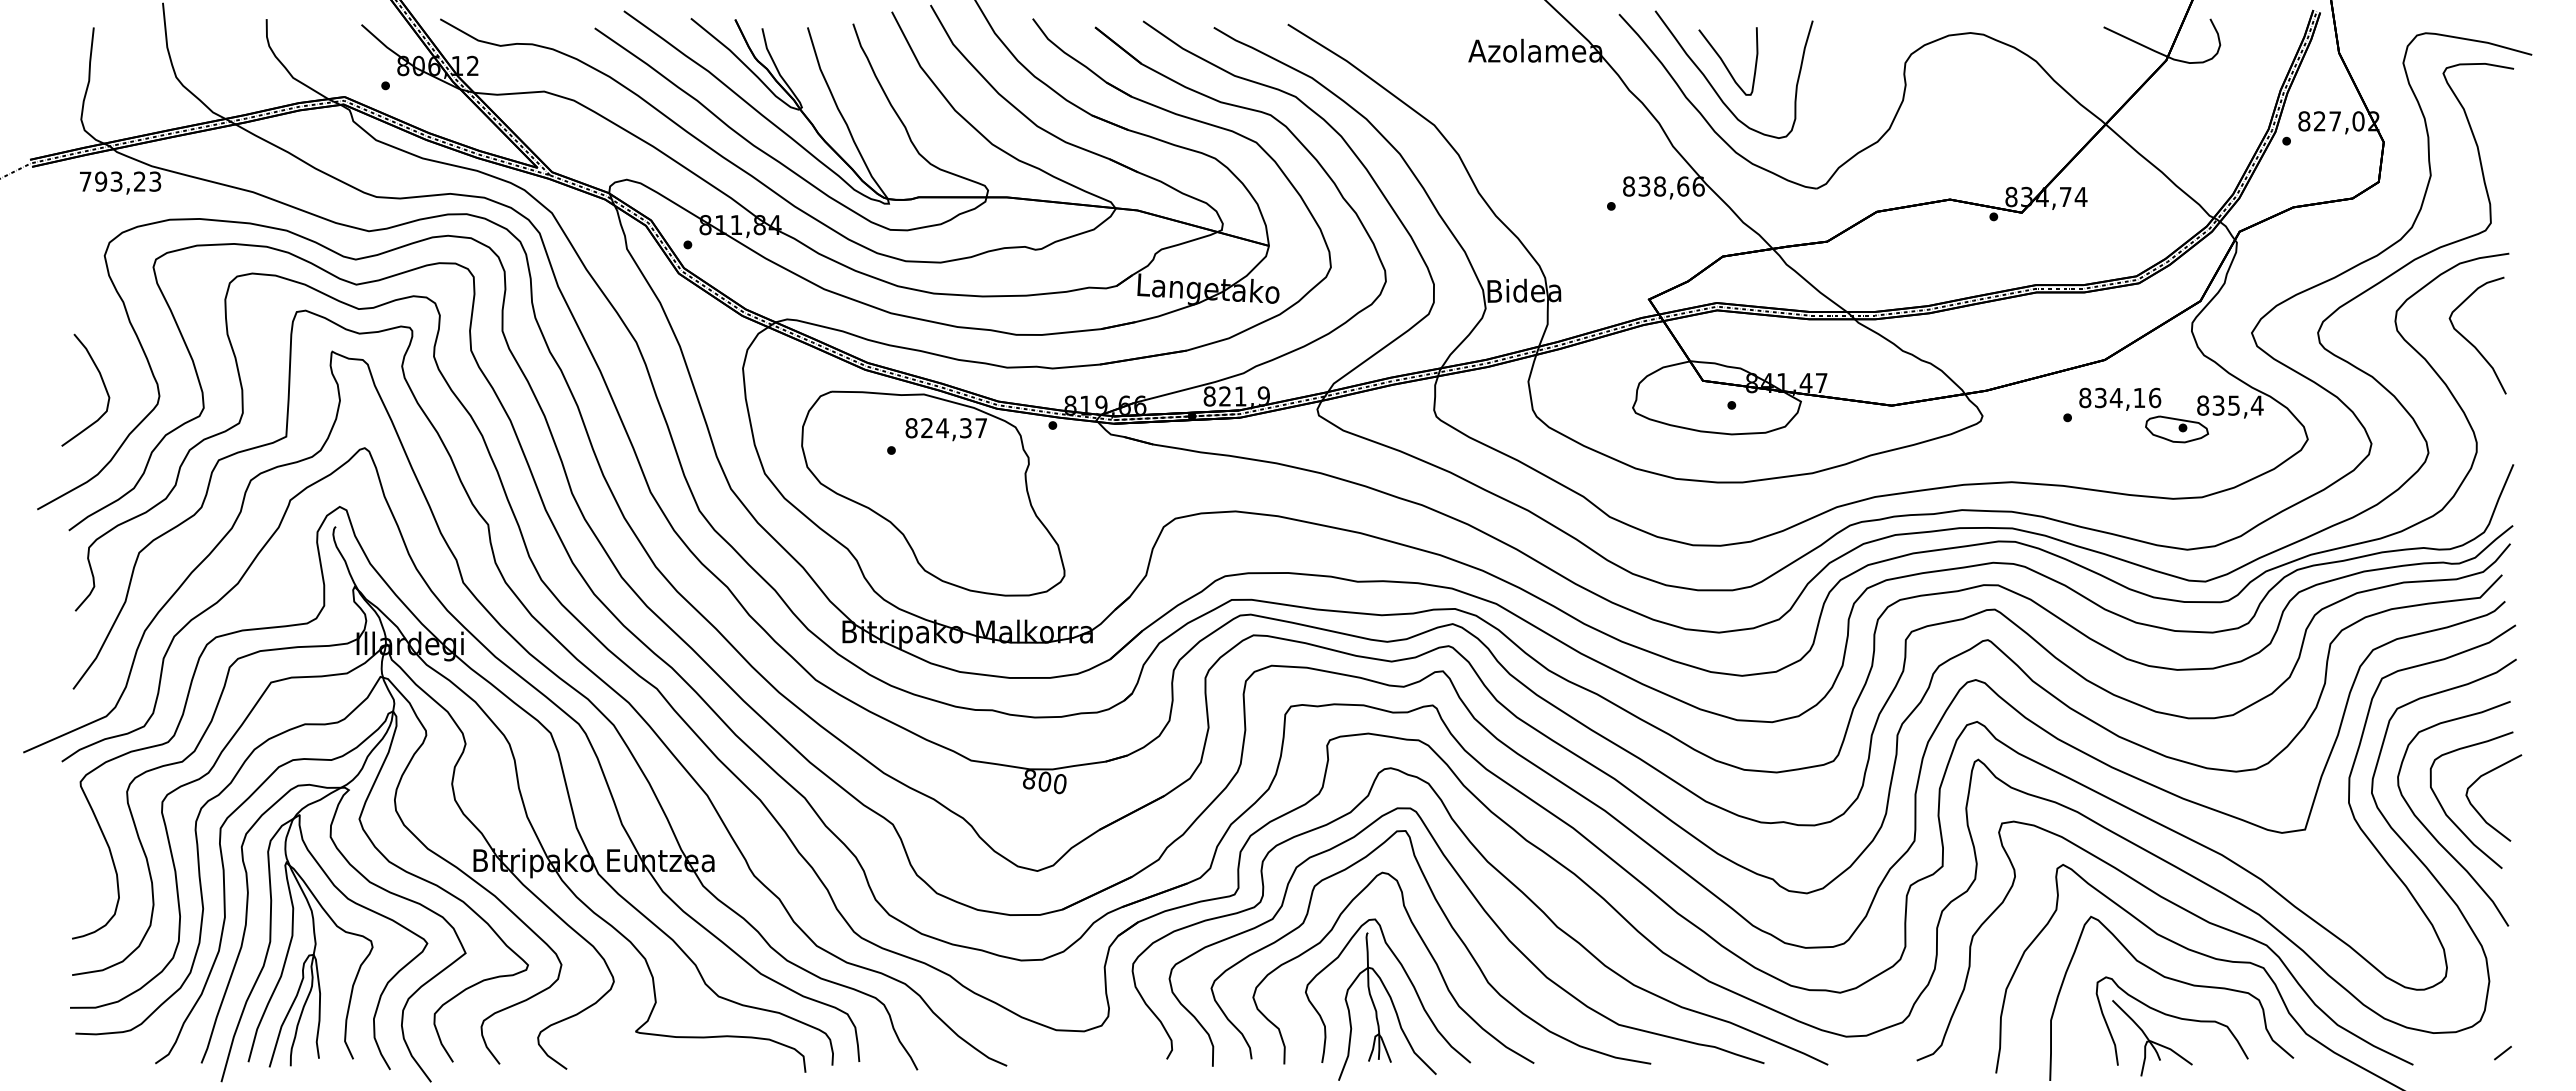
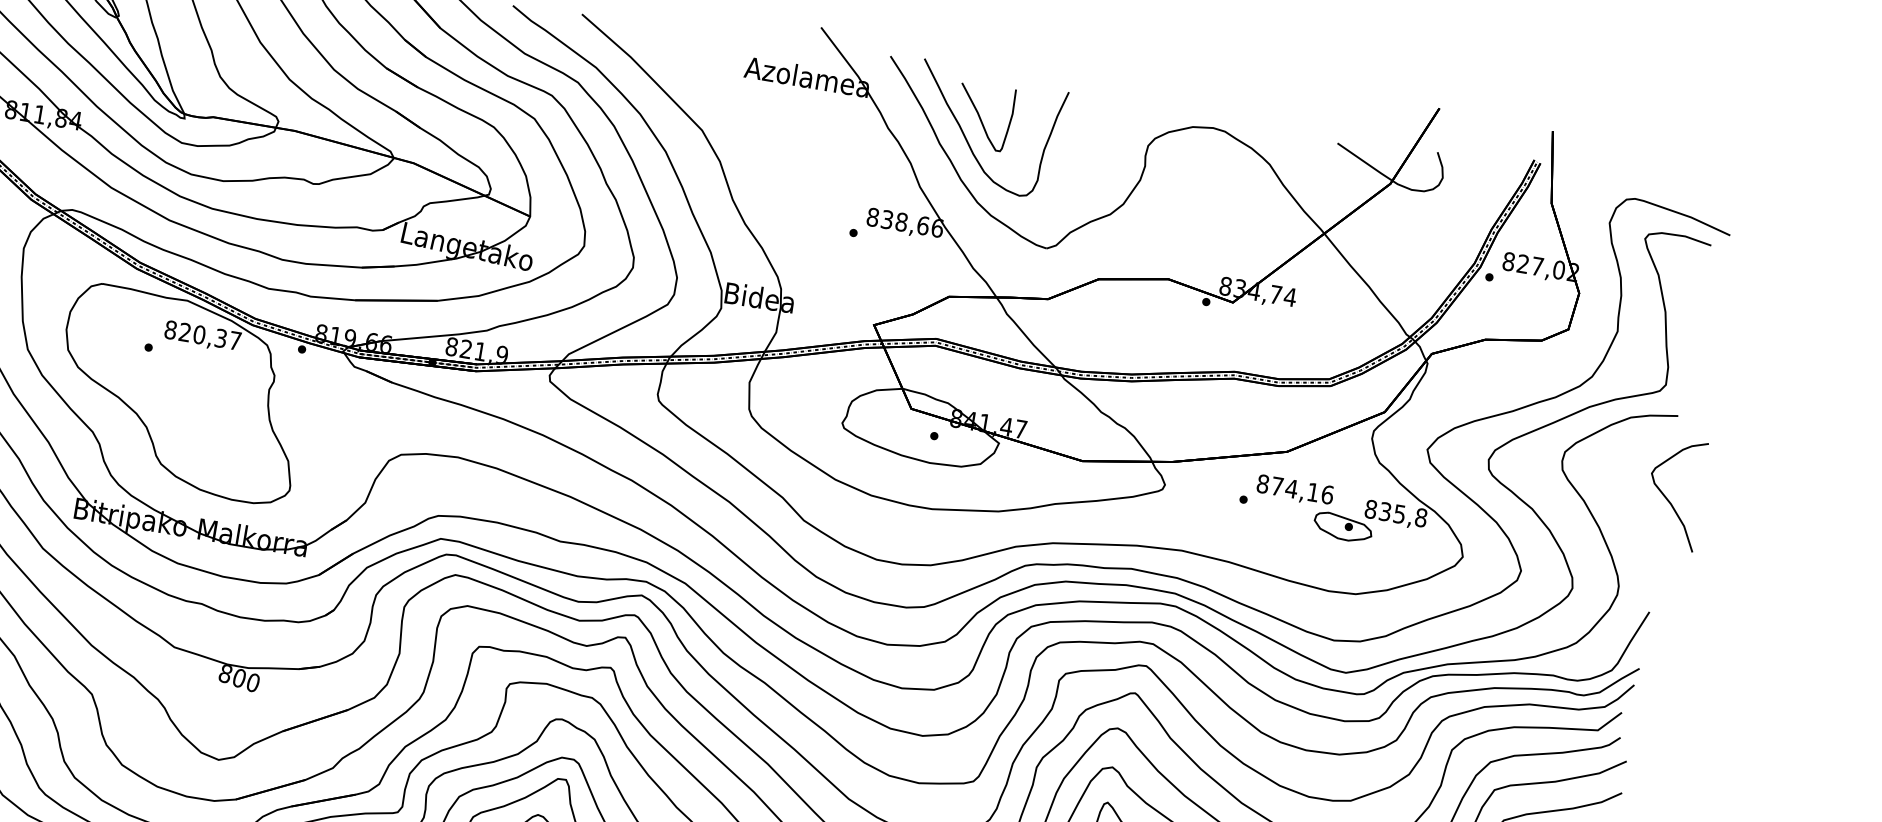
curve: (2470, 341) -> (1667, 497), moved
text: (2100, 397) -> (1277, 485), 834,16 -> 874,16
text: (2256, 405) -> (1420, 517), 835,4 -> 835,8
text: (942, 428) -> (199, 335), 824,37 -> 820,37

